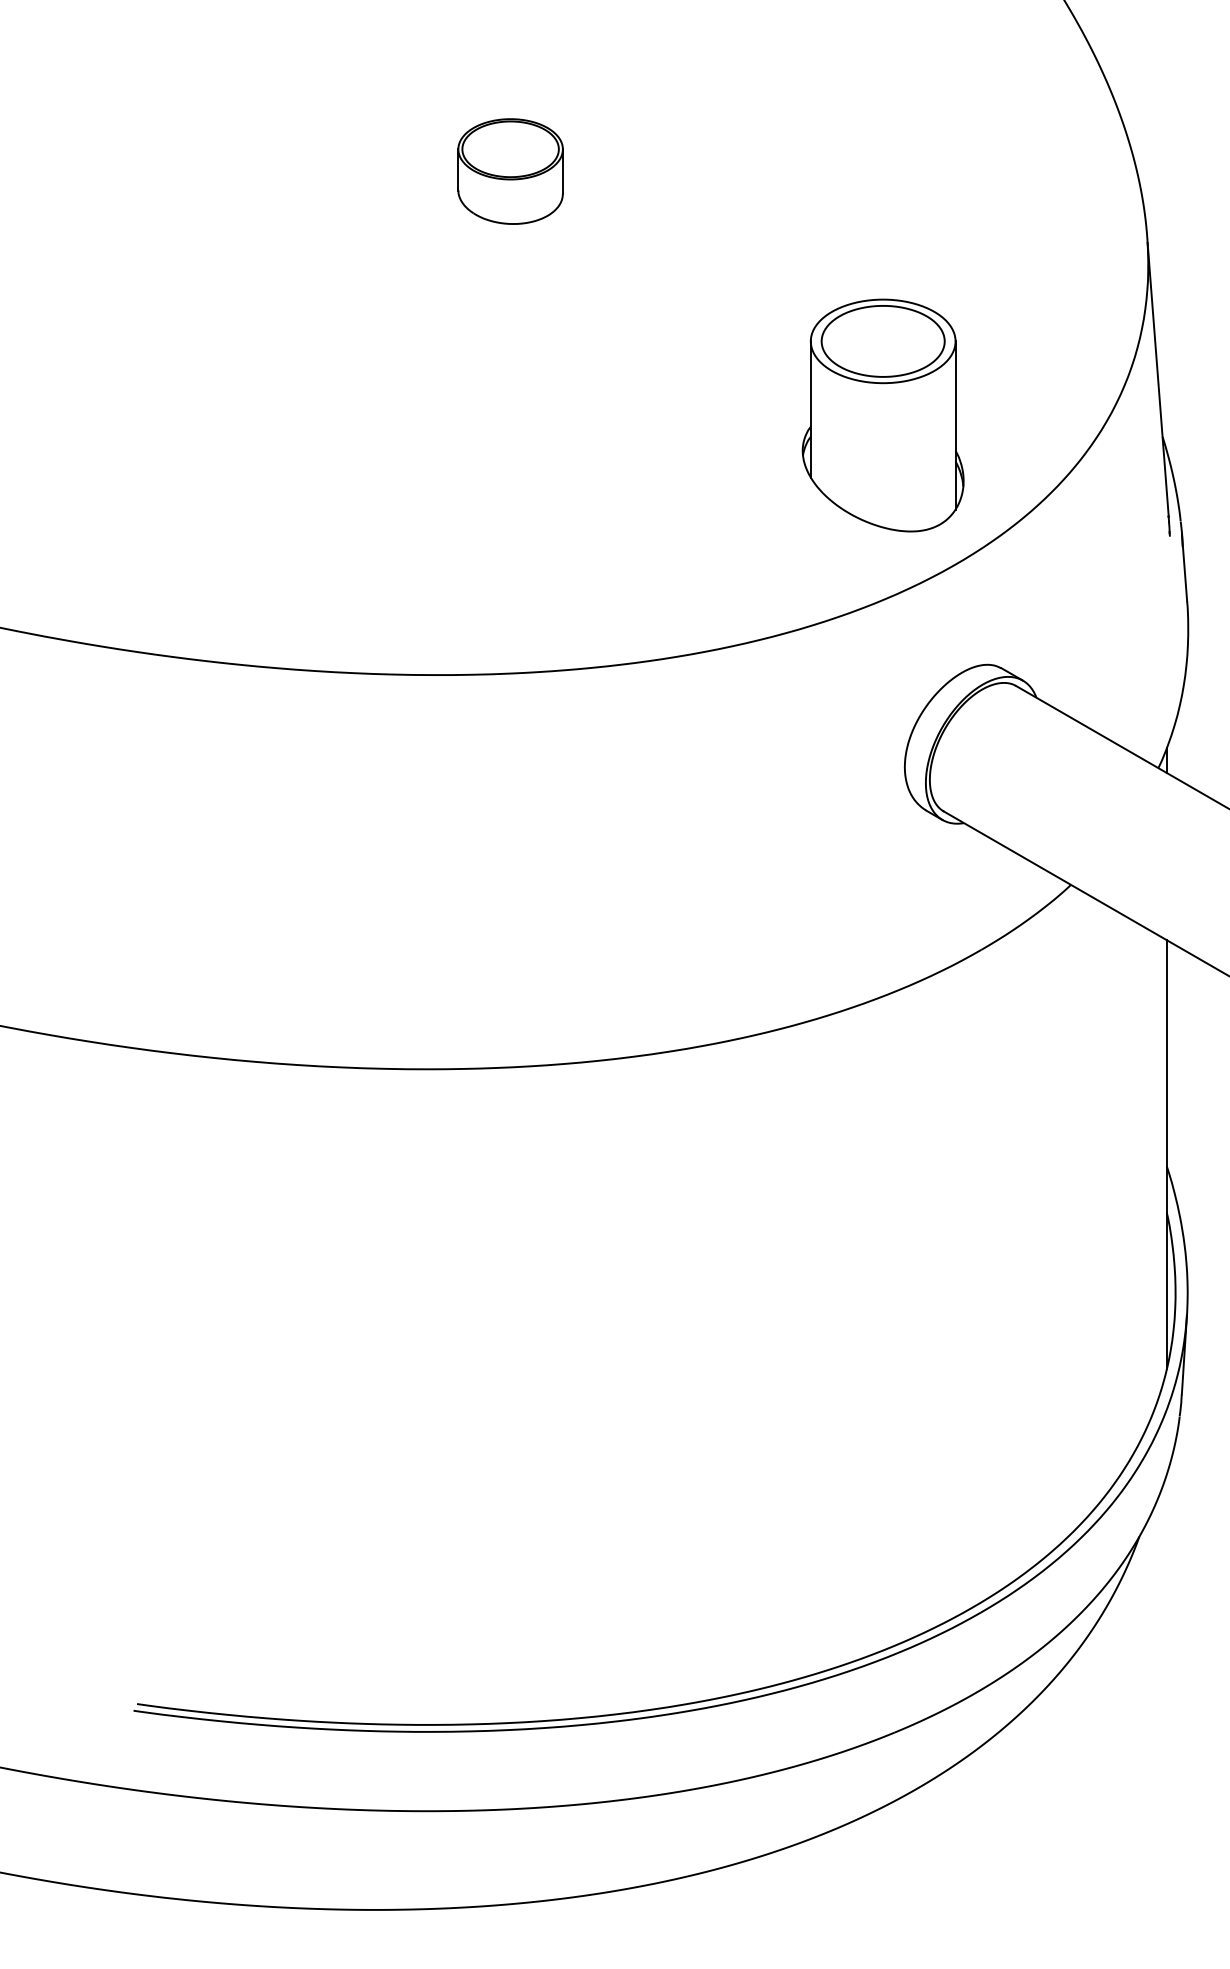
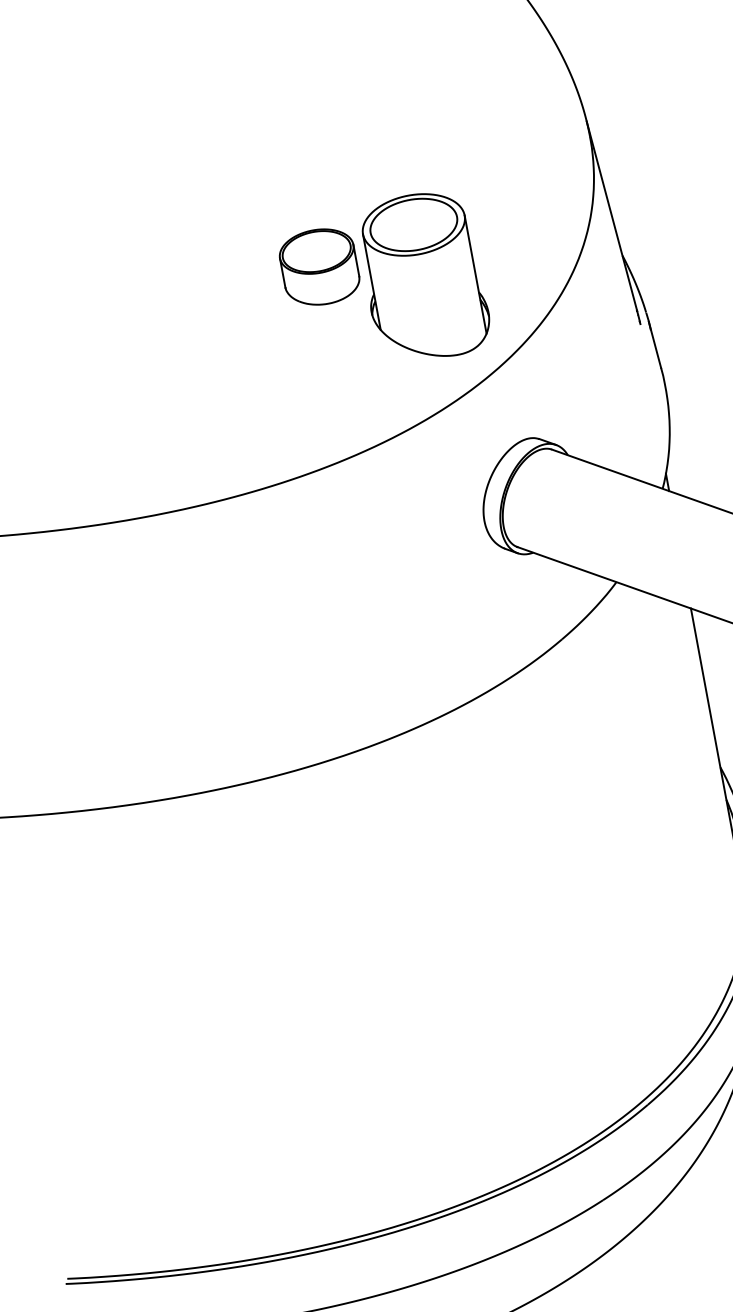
part: (510, 171) -> (319, 267), moved

